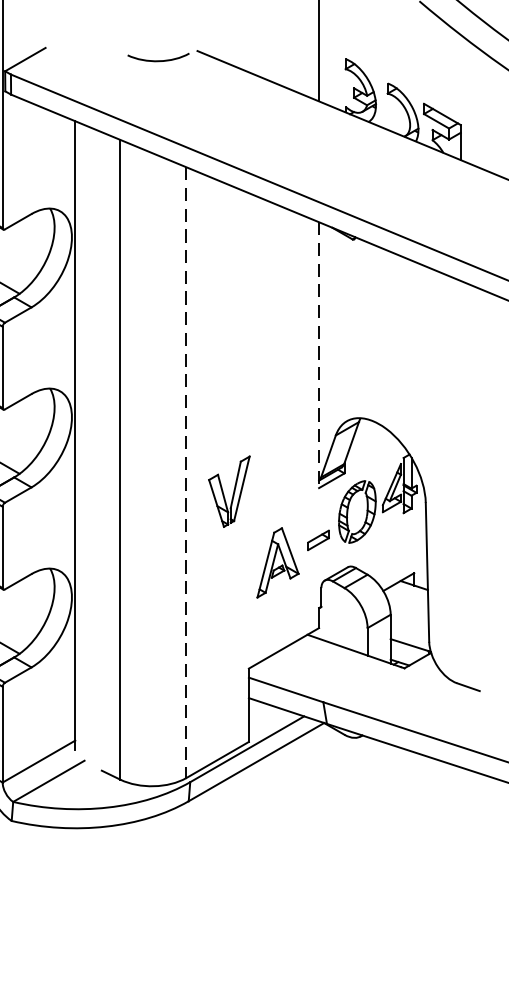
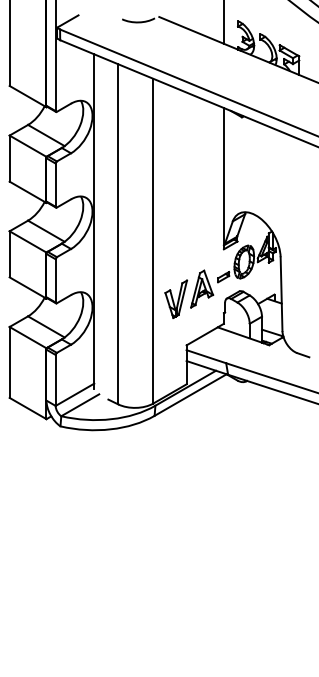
line: (318, 354) -> (223, 178), dashed -> solid
line: (186, 473) -> (153, 241), dashed -> solid
part: (229, 490) -> (176, 298), moved

